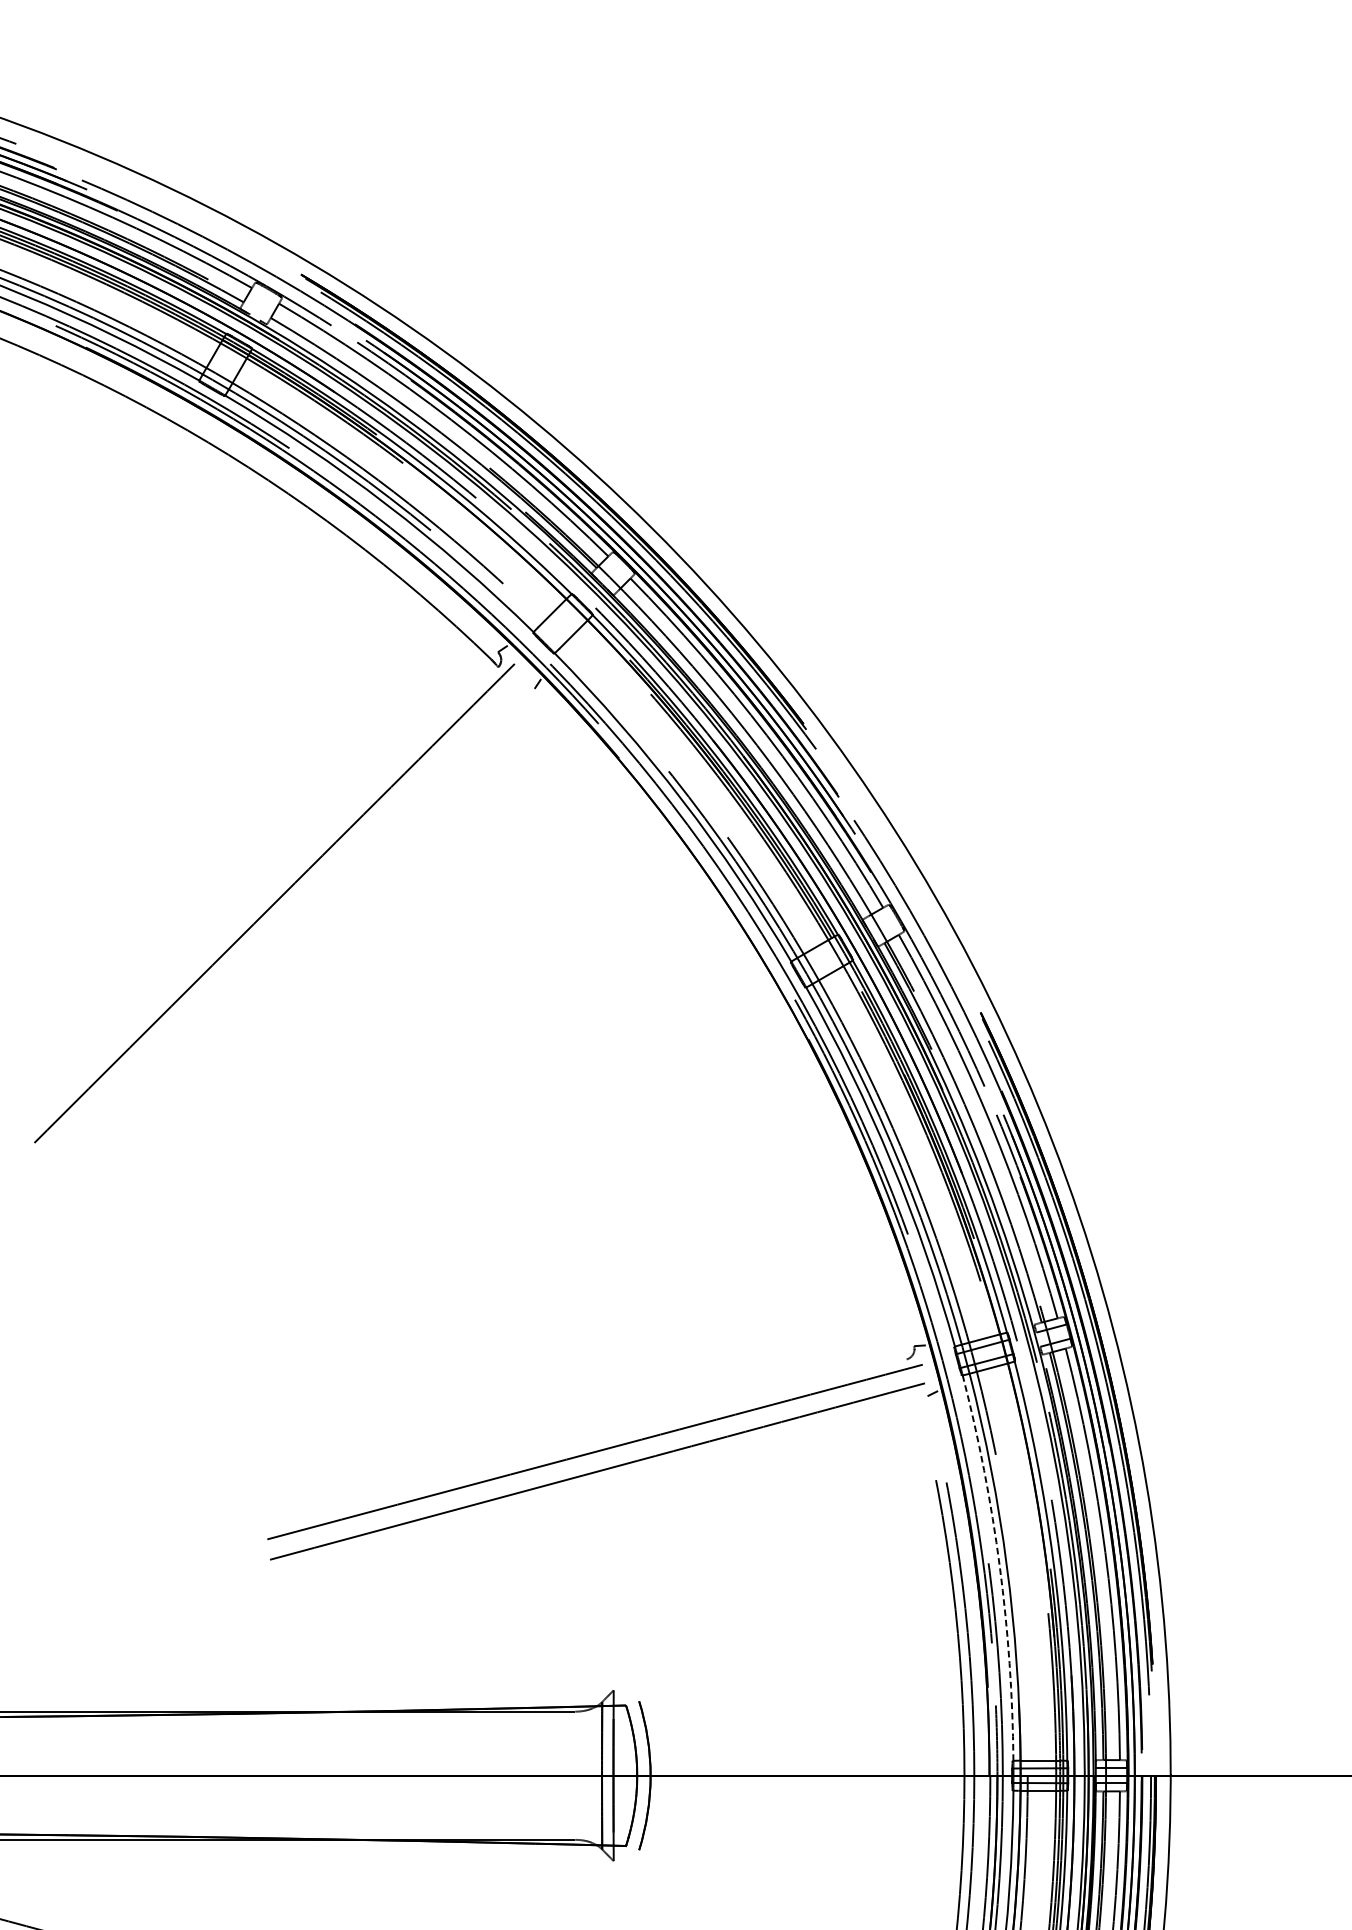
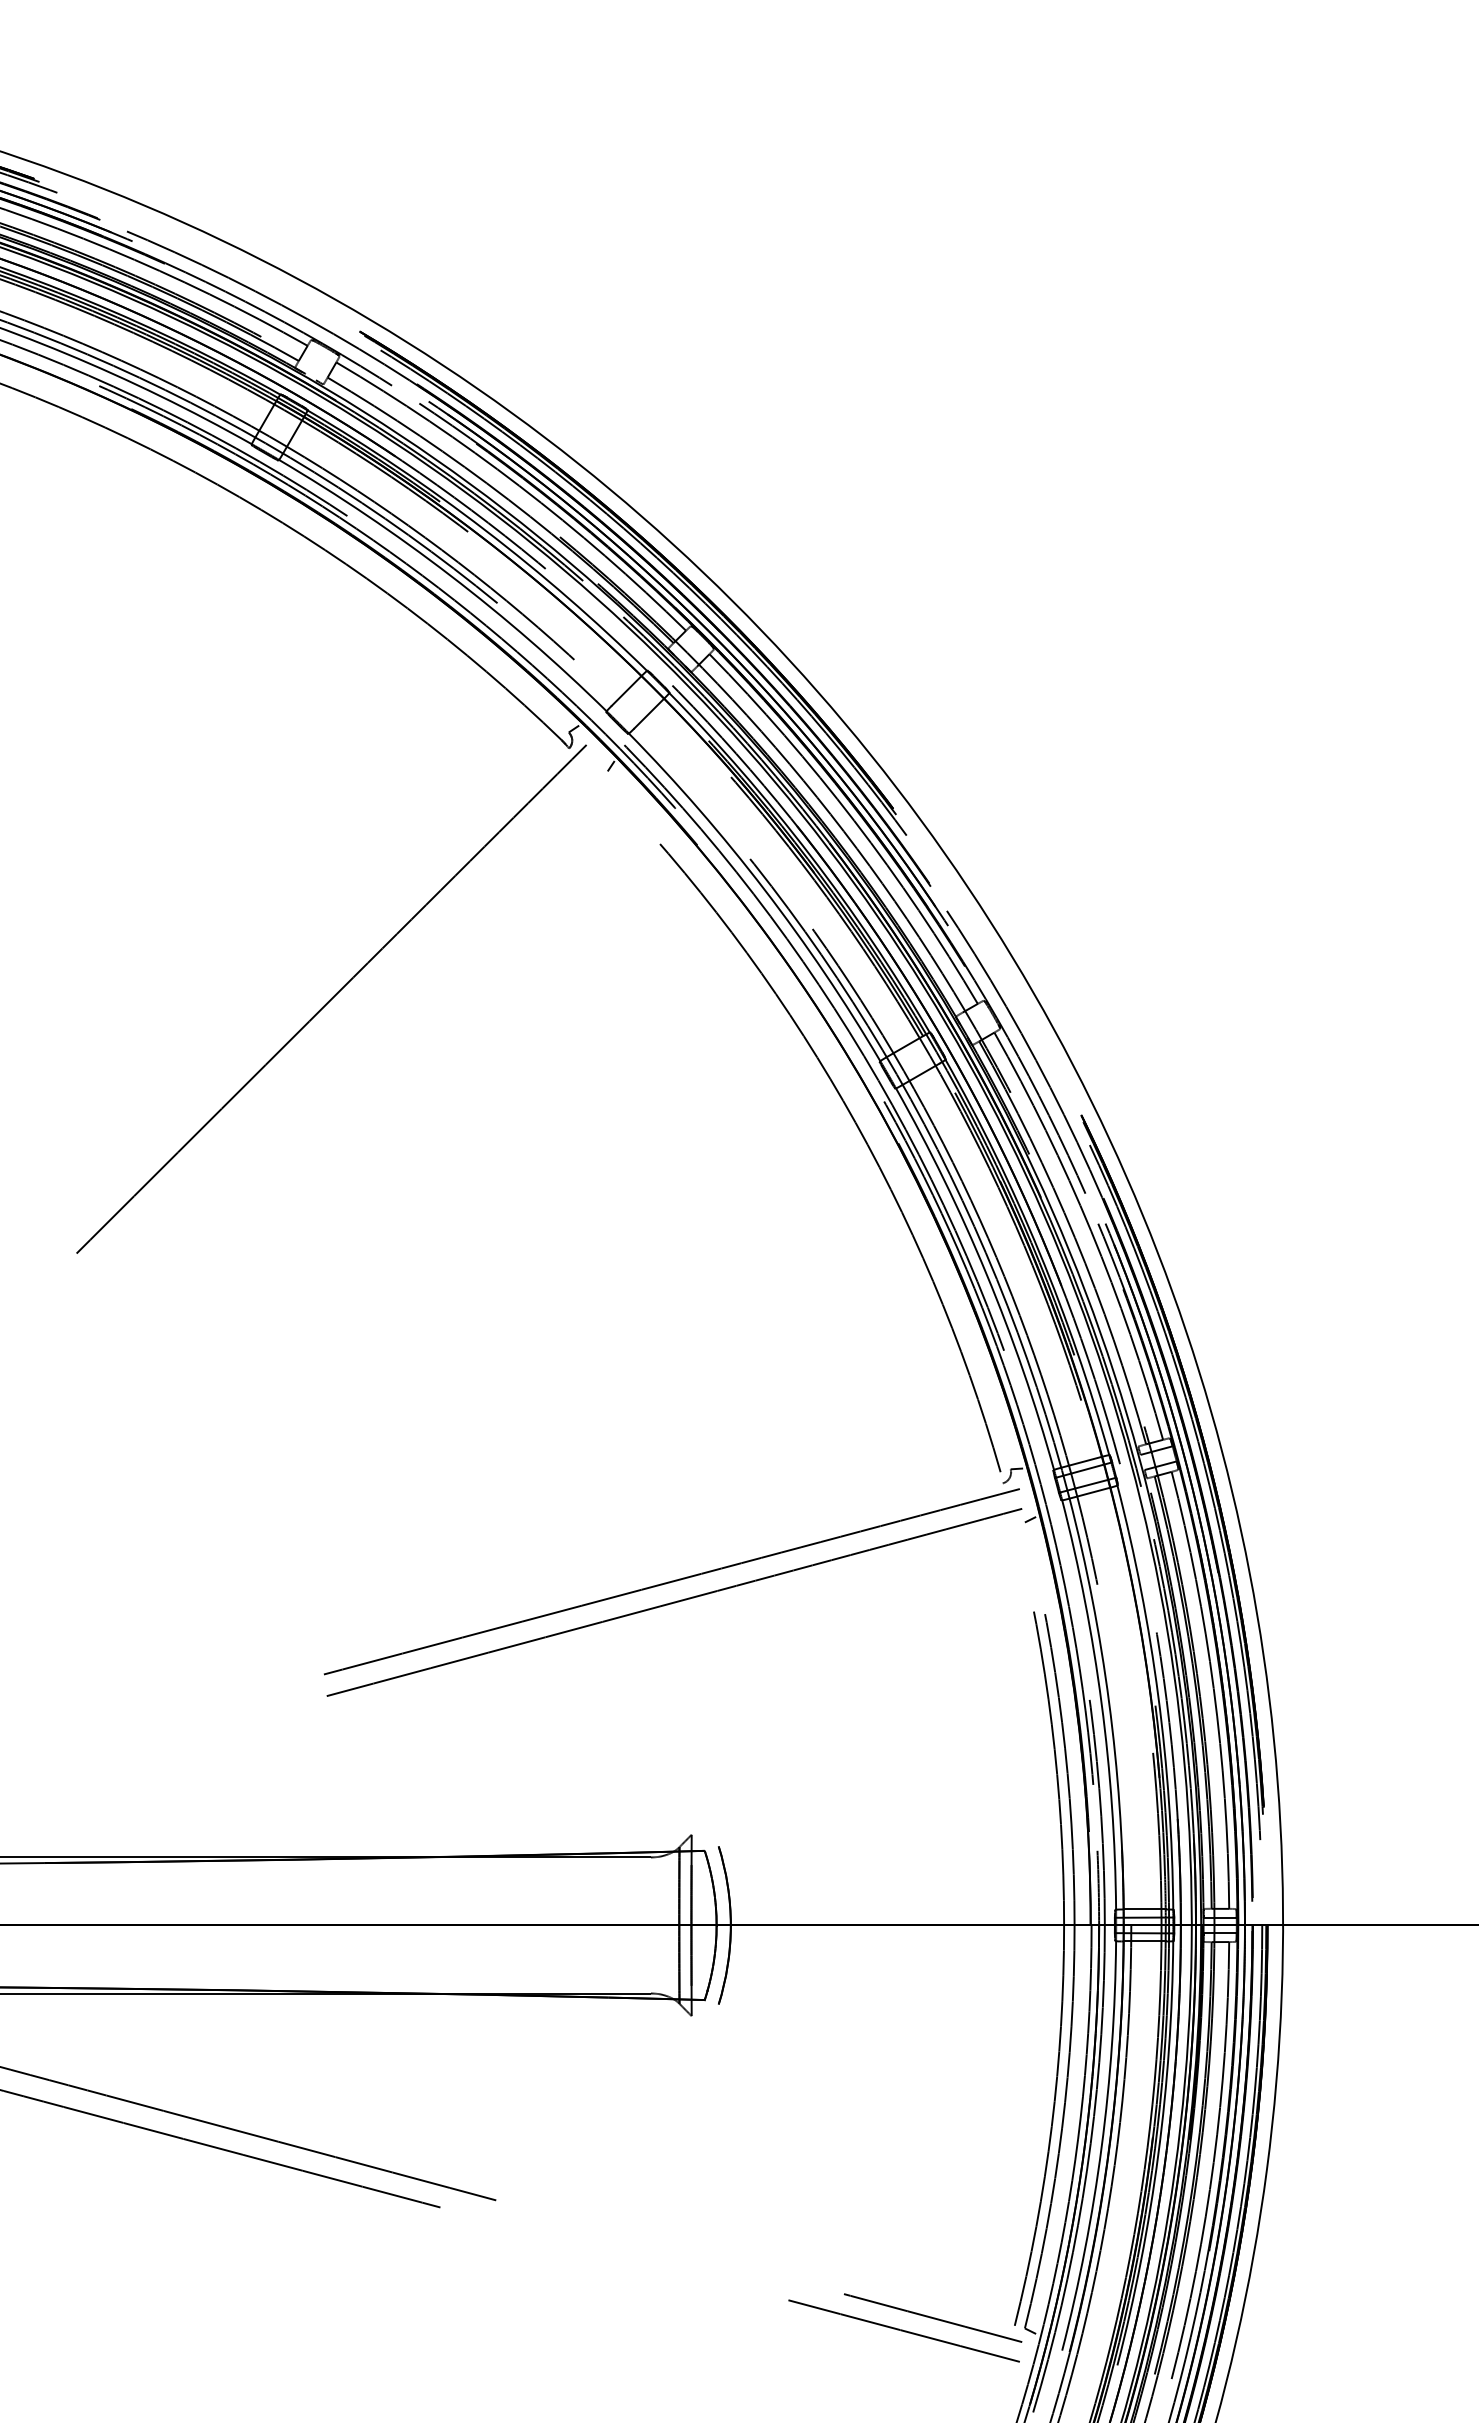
arc: (776, 1037) -> (864, 1141), added
arc: (999, 1566) -> (1101, 1703), dashed -> solid

